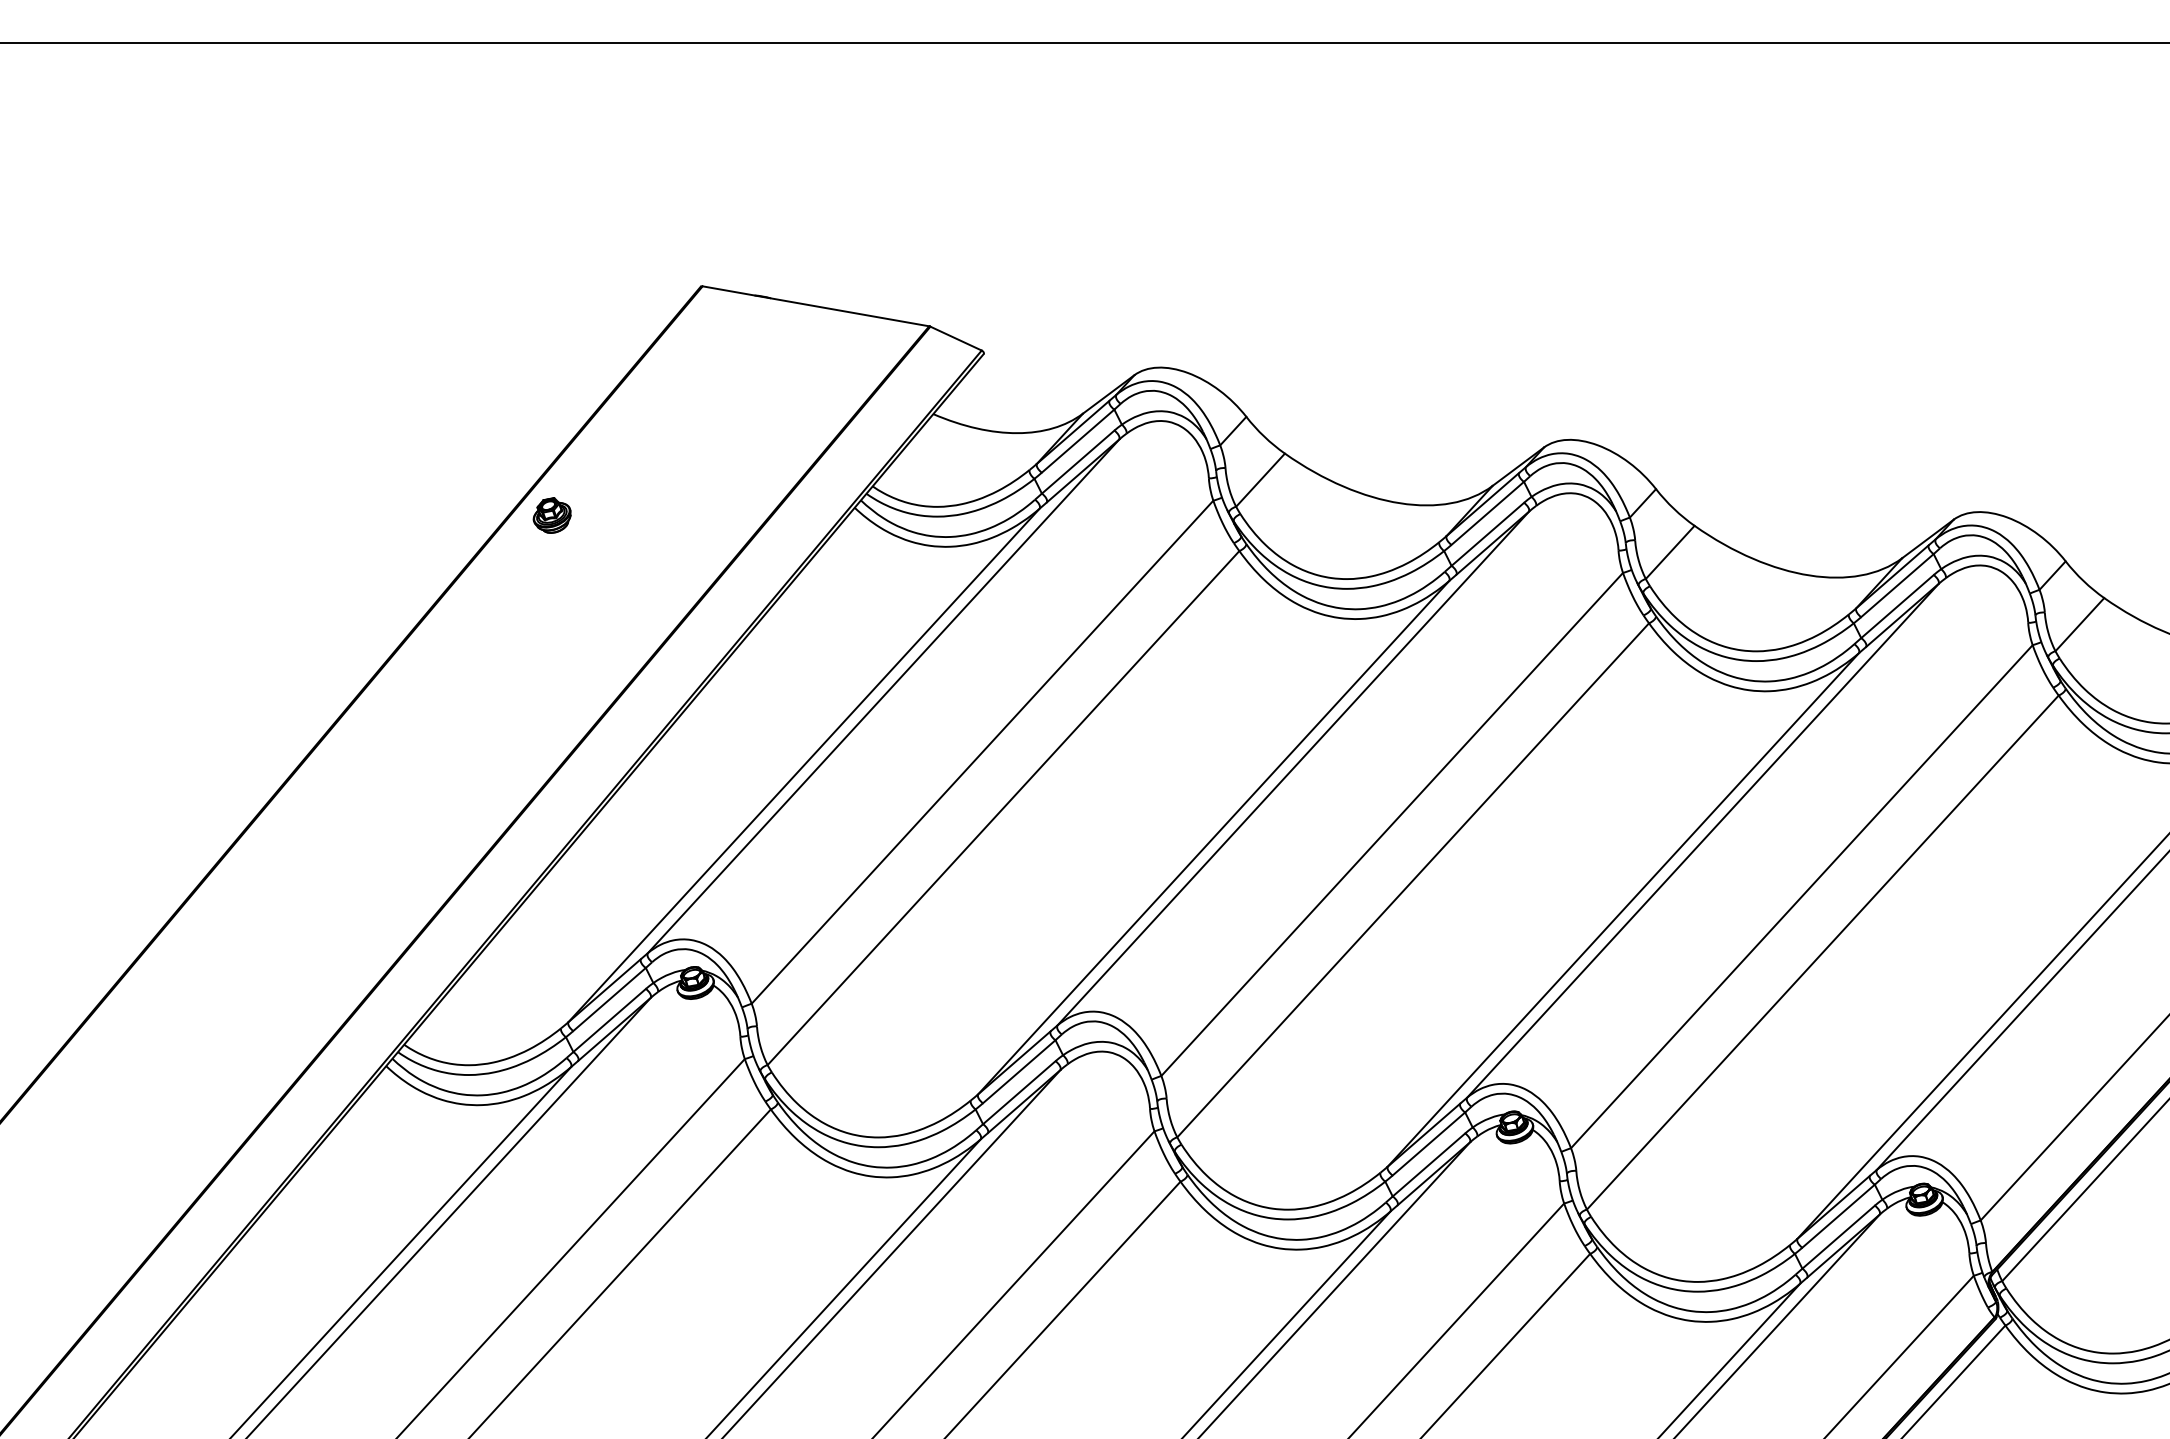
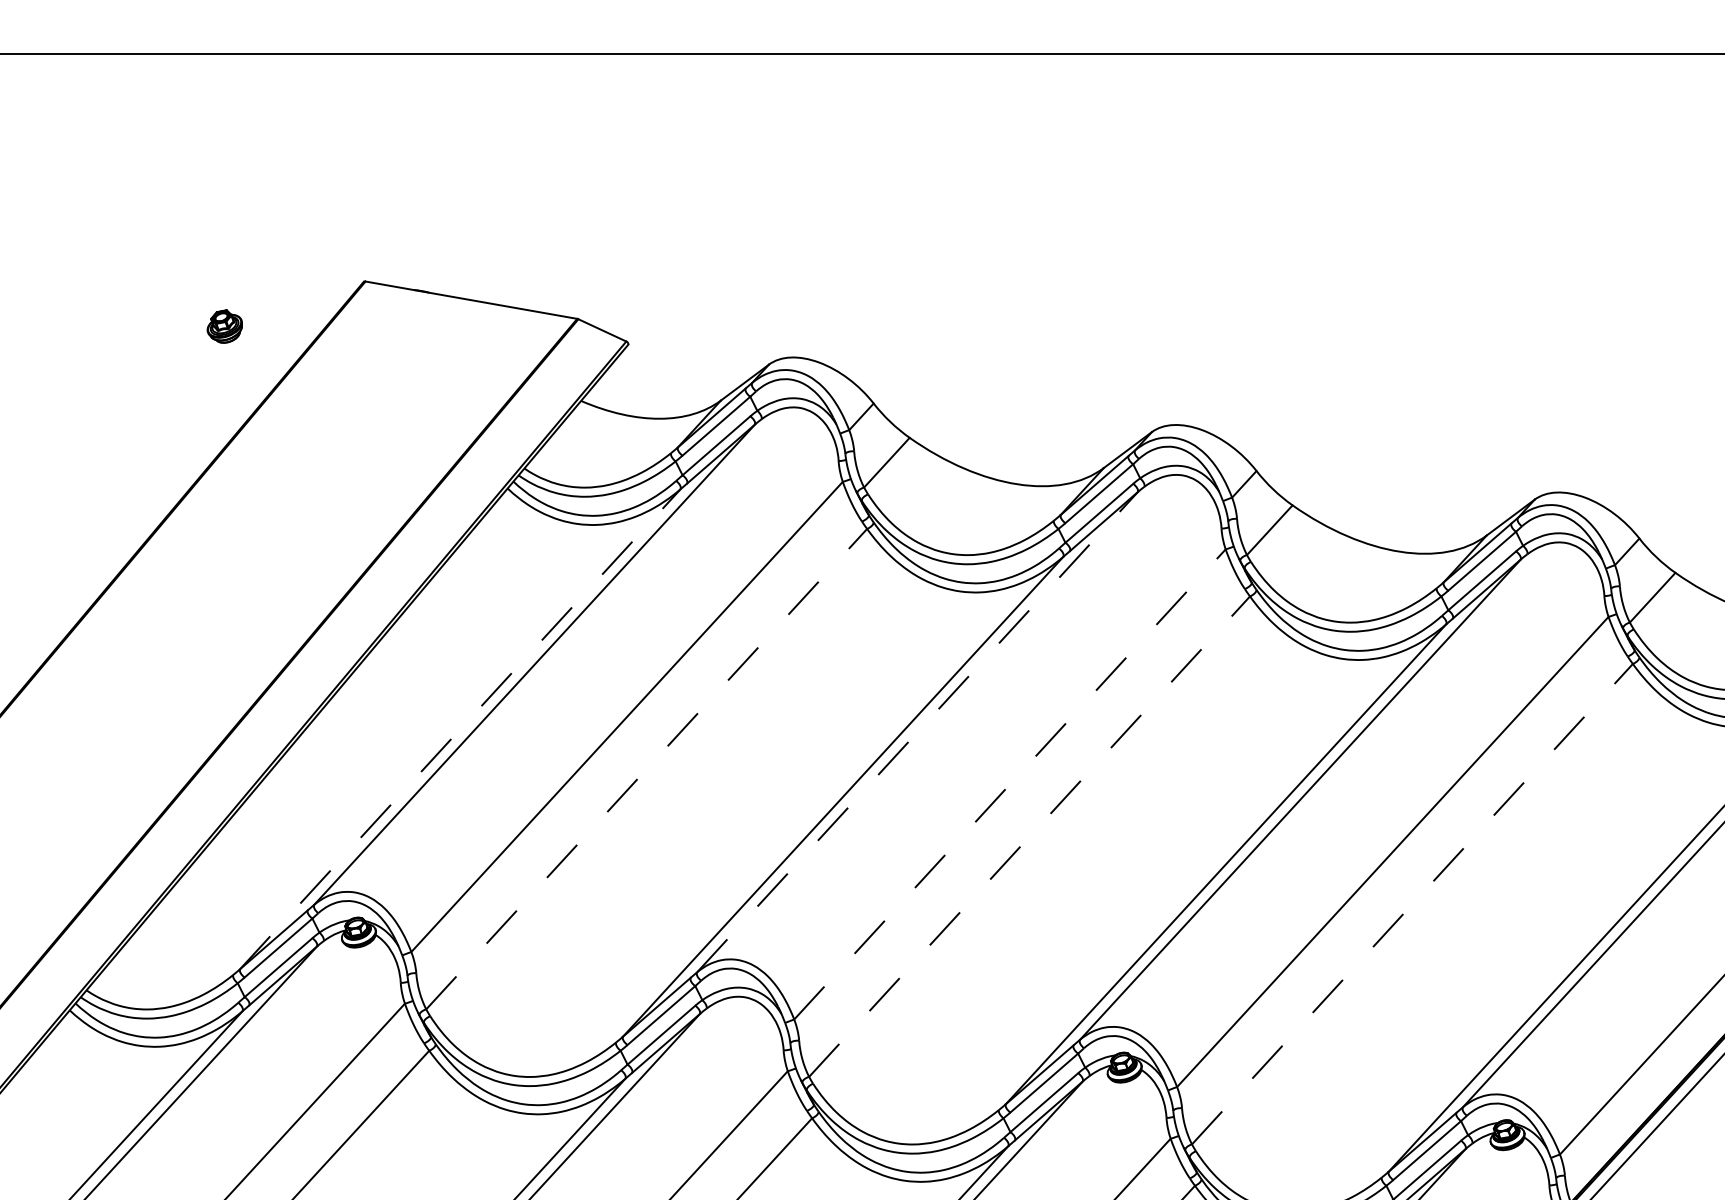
part: (551, 515) -> (224, 326), moved
line: (804, 765) -> (460, 729), solid -> dashed
line: (1293, 768) -> (917, 732), solid -> dashed
line: (1003, 808) -> (646, 769), solid -> dashed
line: (1392, 824) -> (1010, 784), solid -> dashed
line: (1413, 880) -> (1029, 836), solid -> dashed
line: (1822, 952) -> (1412, 904), solid -> dashed

